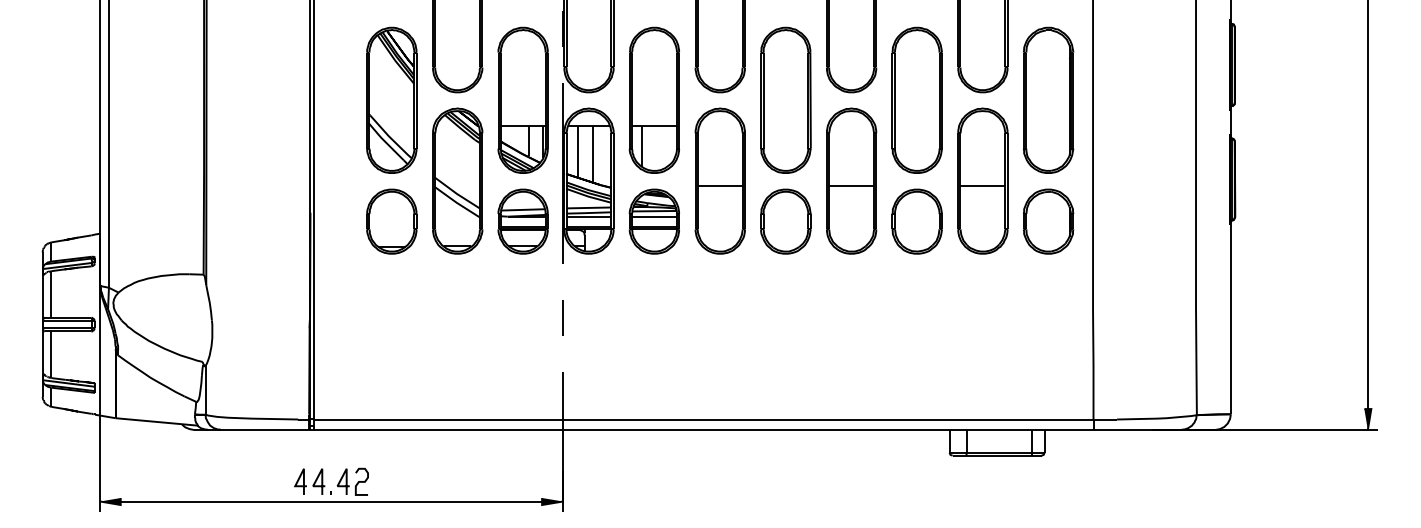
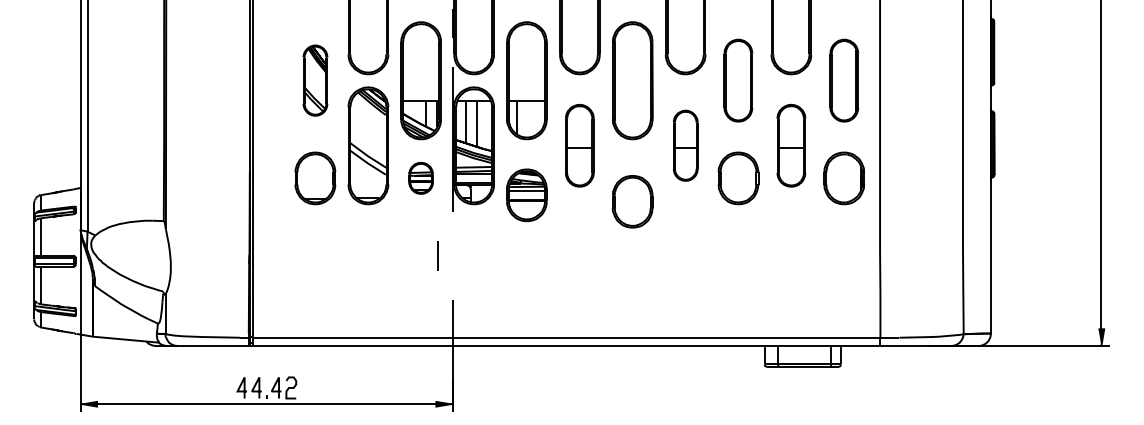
part: (391, 99) -> (315, 80), size x0.6
part: (916, 99) -> (737, 80), size x0.7
part: (1048, 99) -> (844, 80), size x0.7
part: (719, 180) -> (579, 145), size x0.7
part: (851, 180) -> (685, 145), size x0.6
part: (982, 180) -> (791, 145), size x0.7
part: (522, 221) -> (420, 178), size x0.6
part: (653, 221) -> (526, 195), moved
part: (785, 221) -> (632, 201), moved
line: (562, 317) -> (437, 255), moved

